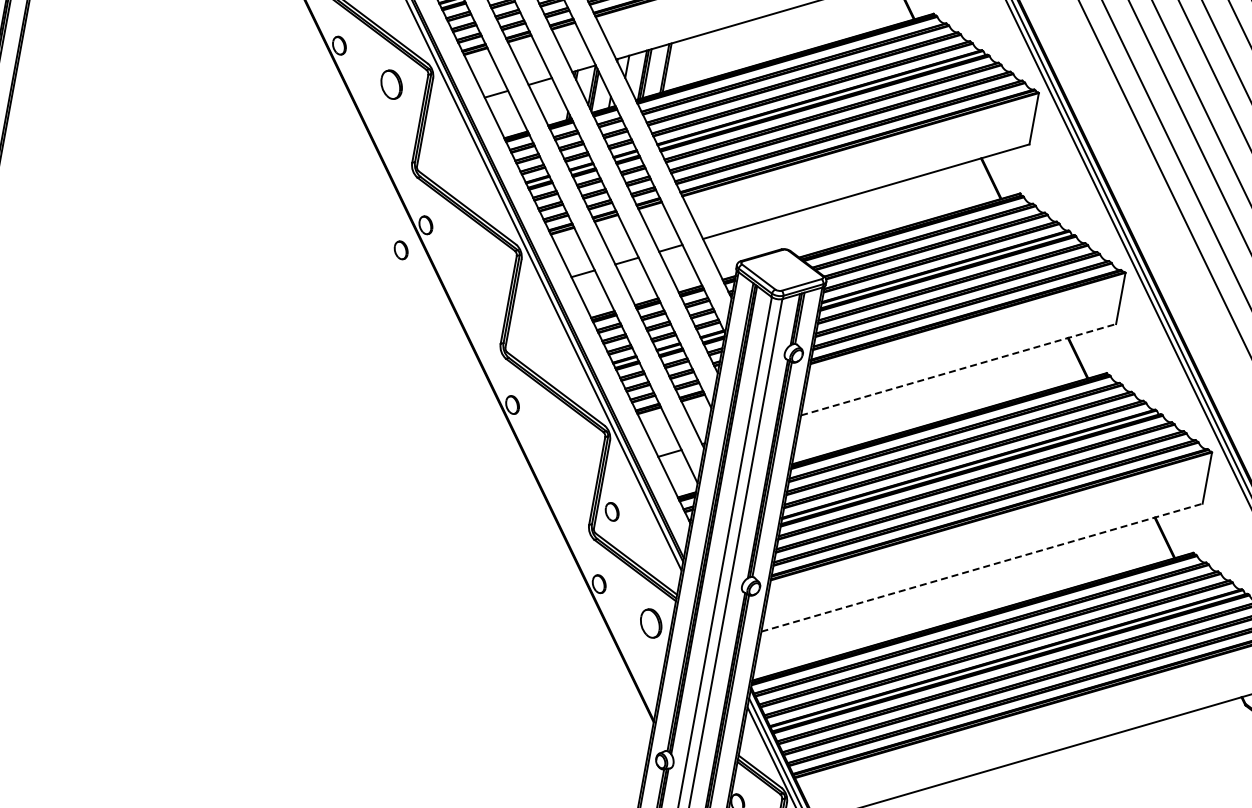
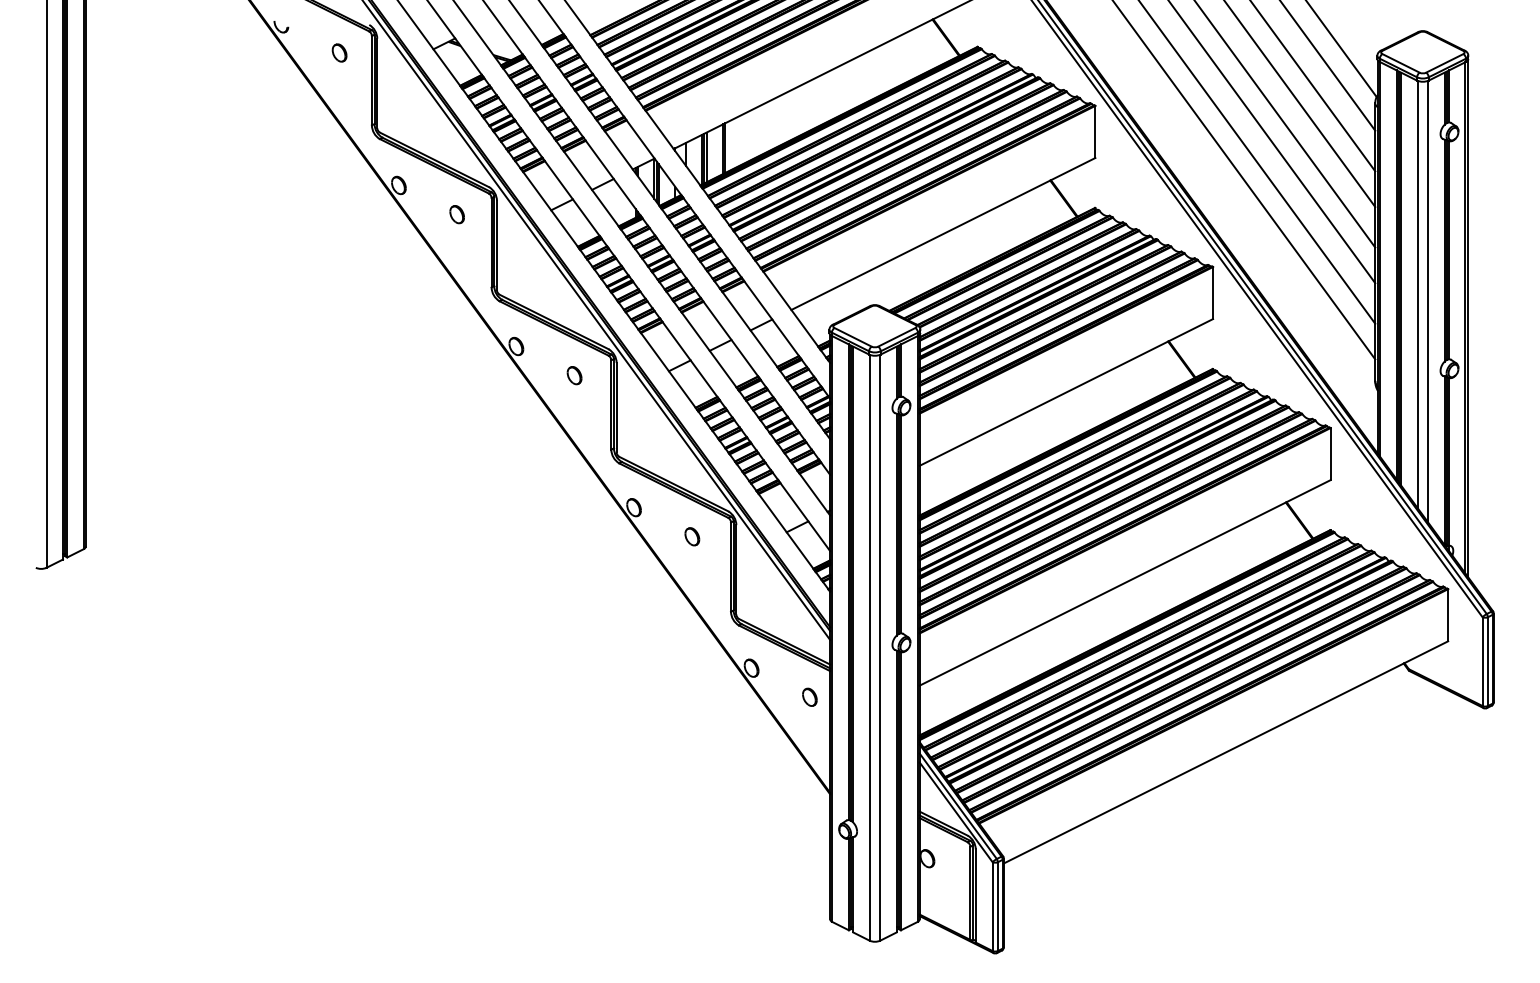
part: (390, 84) -> (456, 214), size x0.62
part: (401, 250) -> (574, 375), moved
line: (958, 369) -> (1066, 392), dashed -> solid
part: (612, 511) -> (692, 536), moved
line: (982, 567) -> (1125, 582), dashed -> solid
part: (651, 622) -> (809, 696), size x0.62

